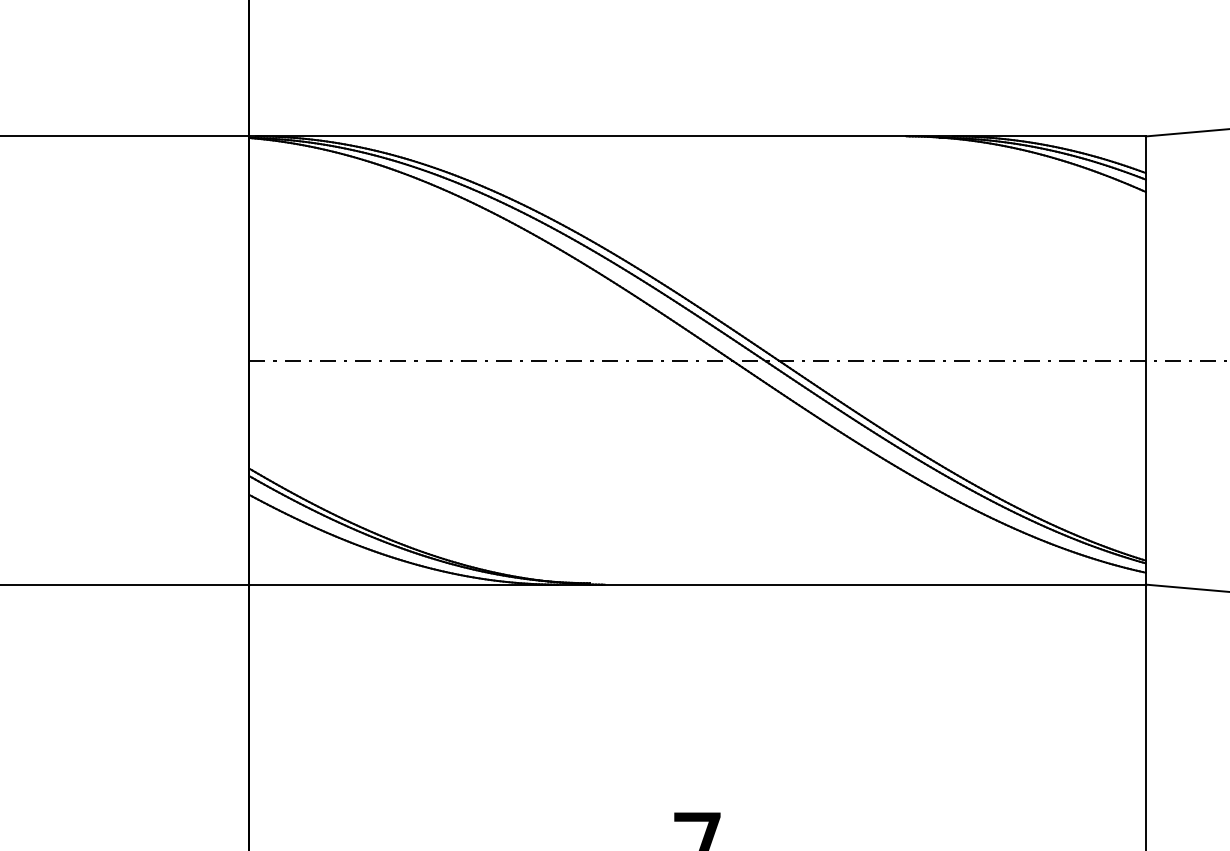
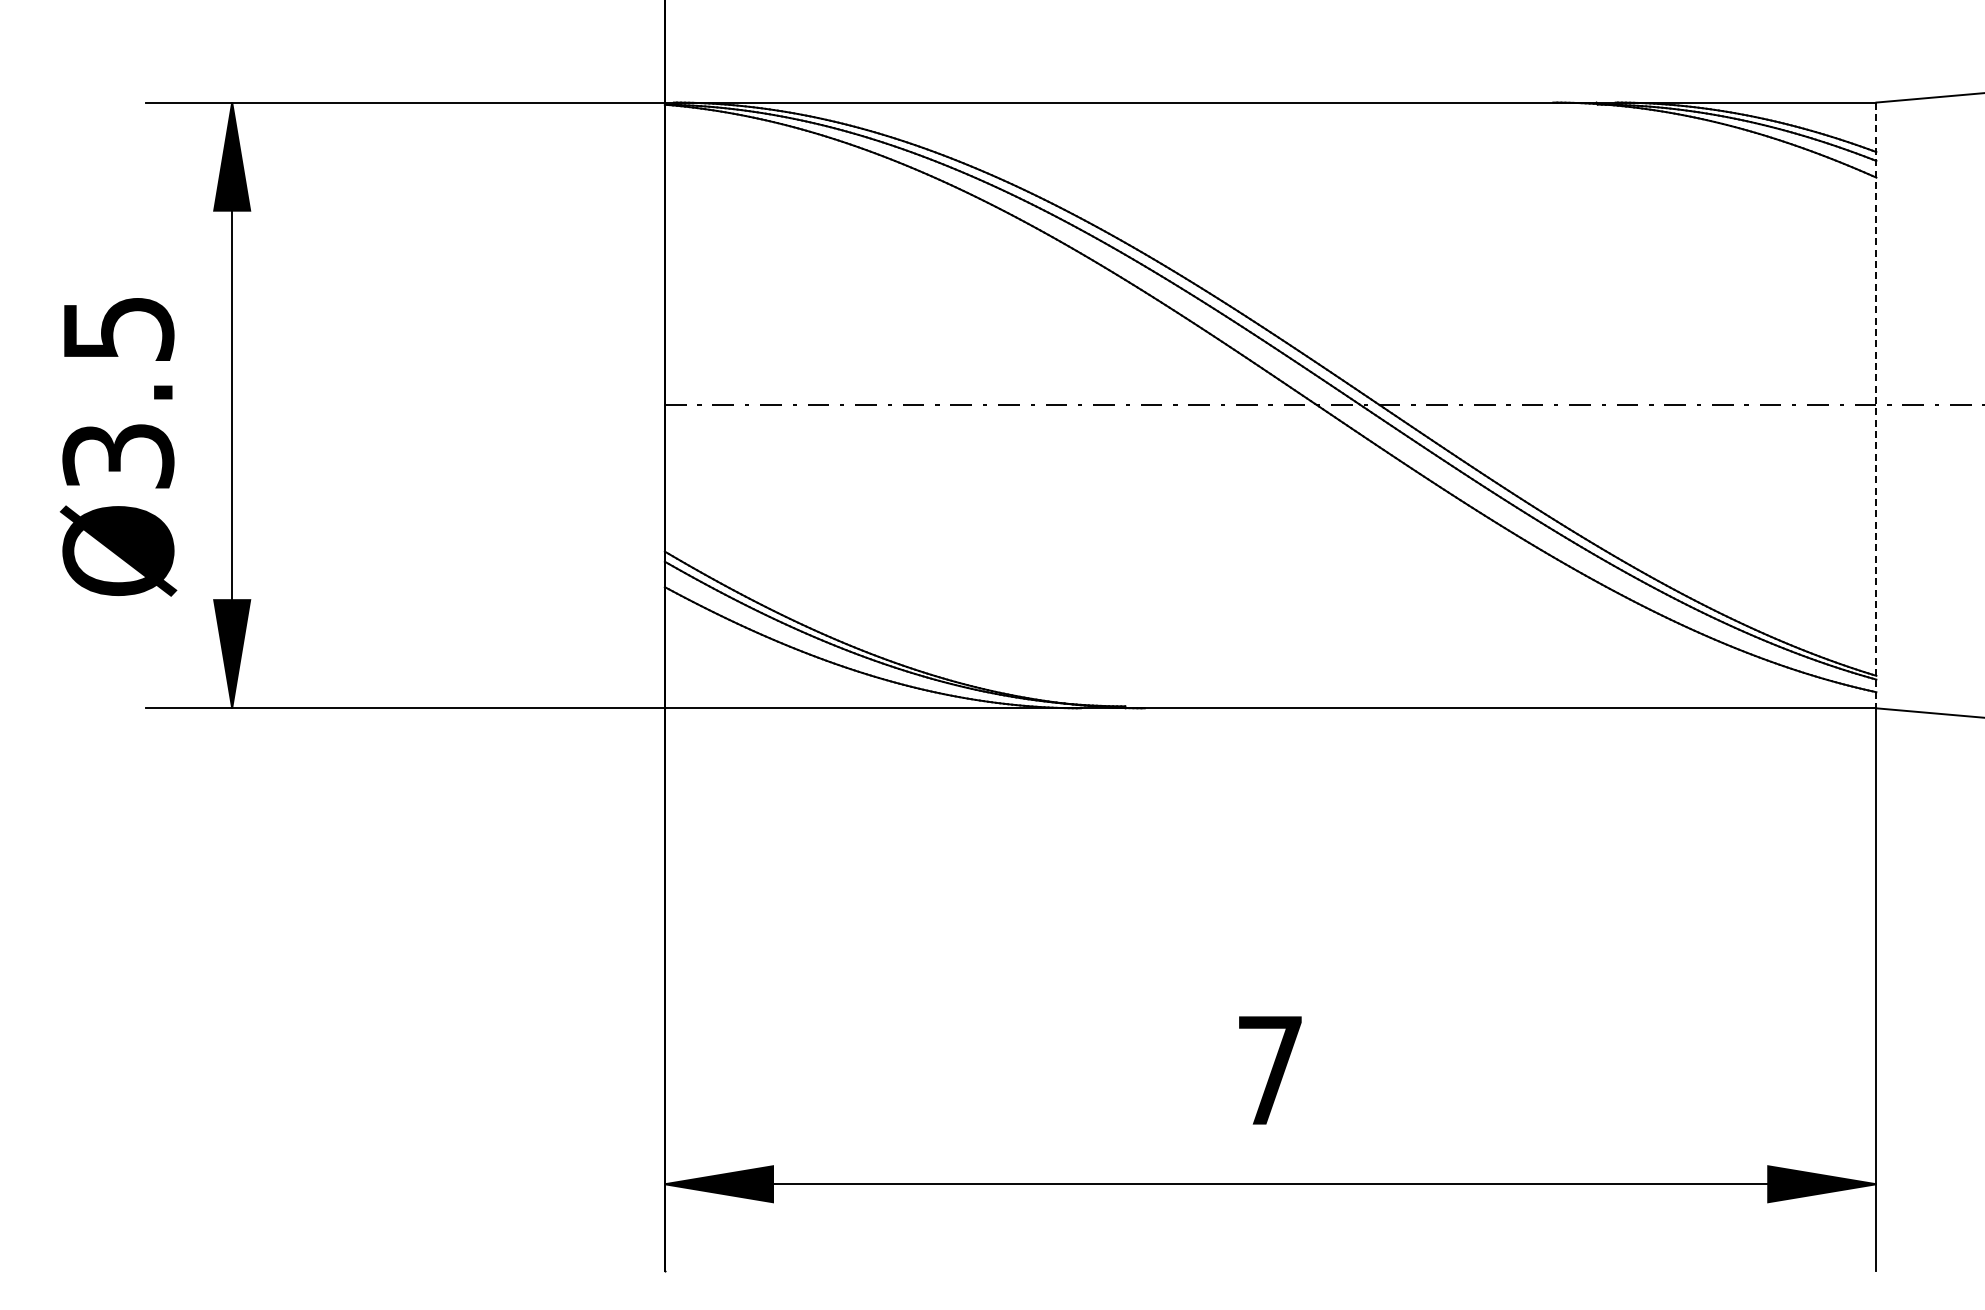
line: (1145, 360) -> (1876, 405), solid -> dashed

